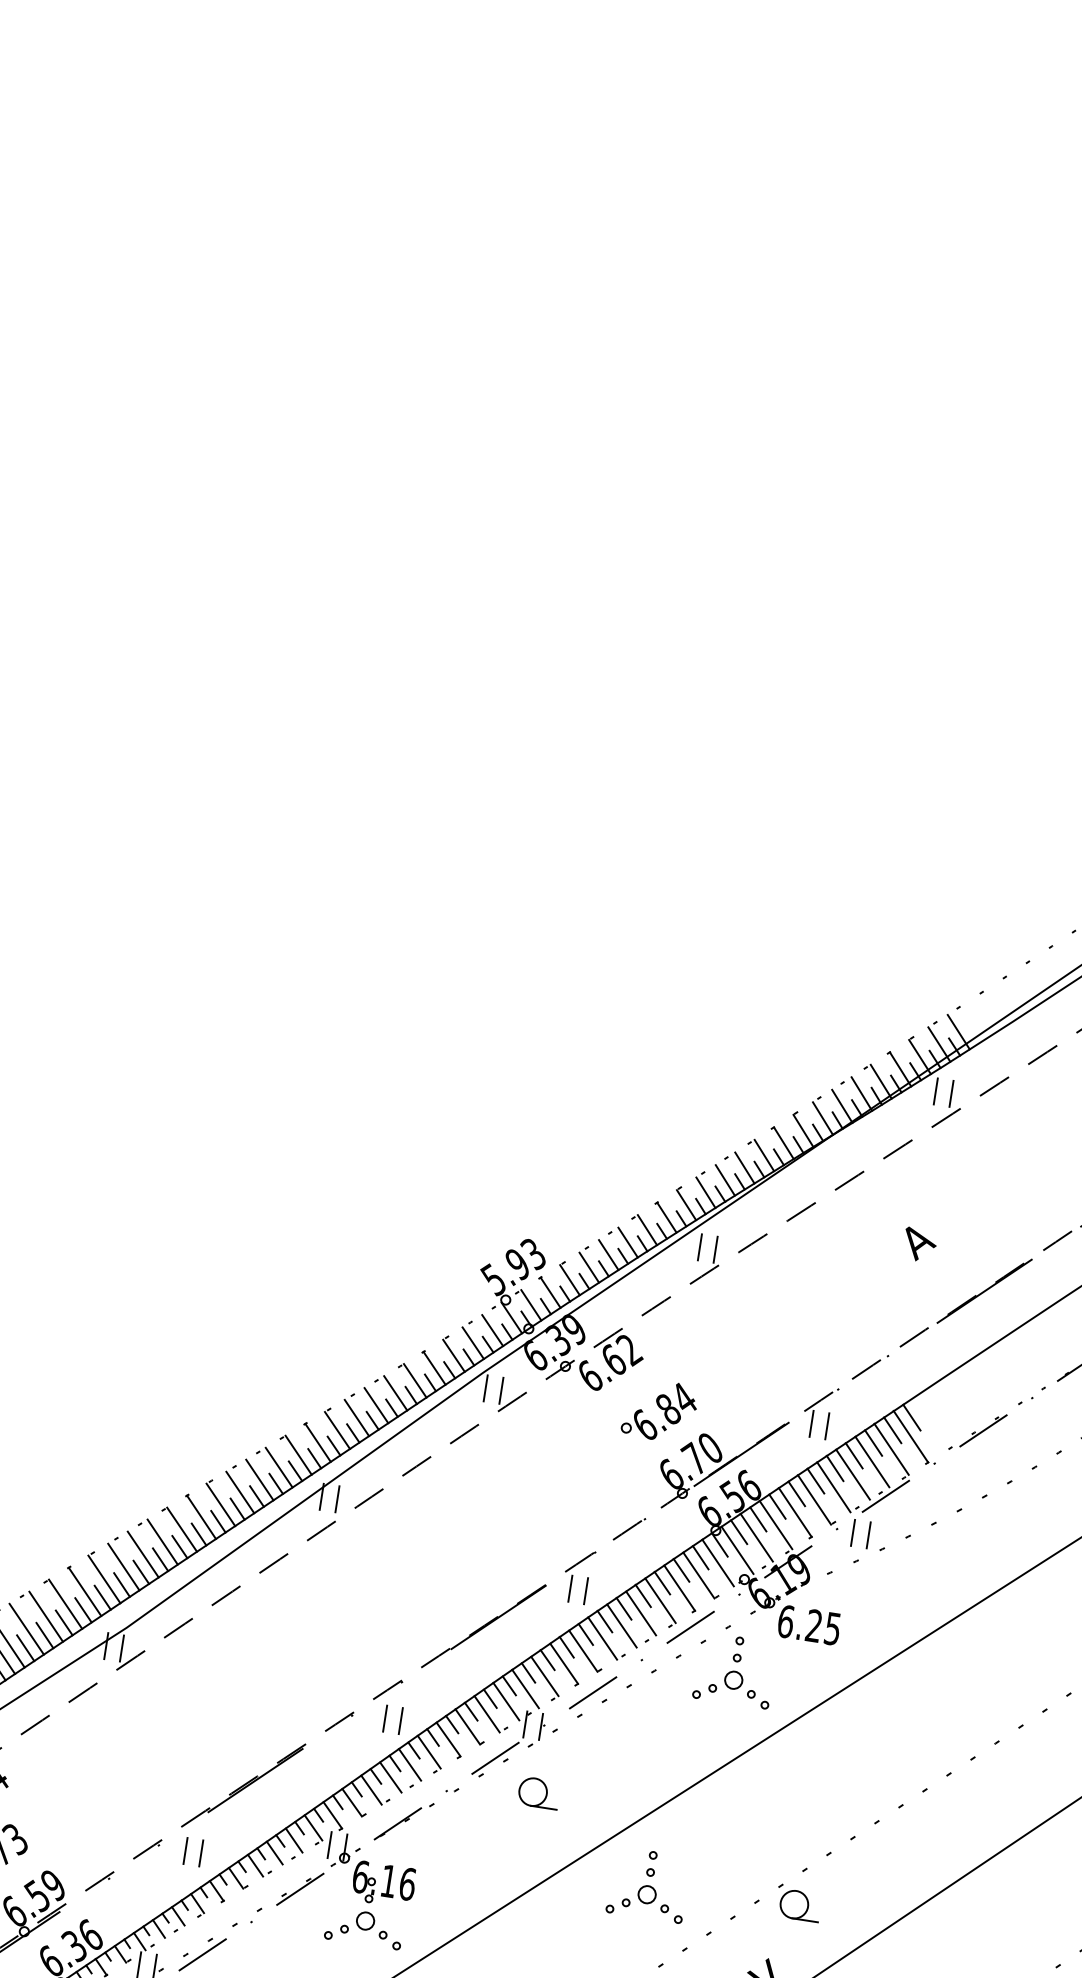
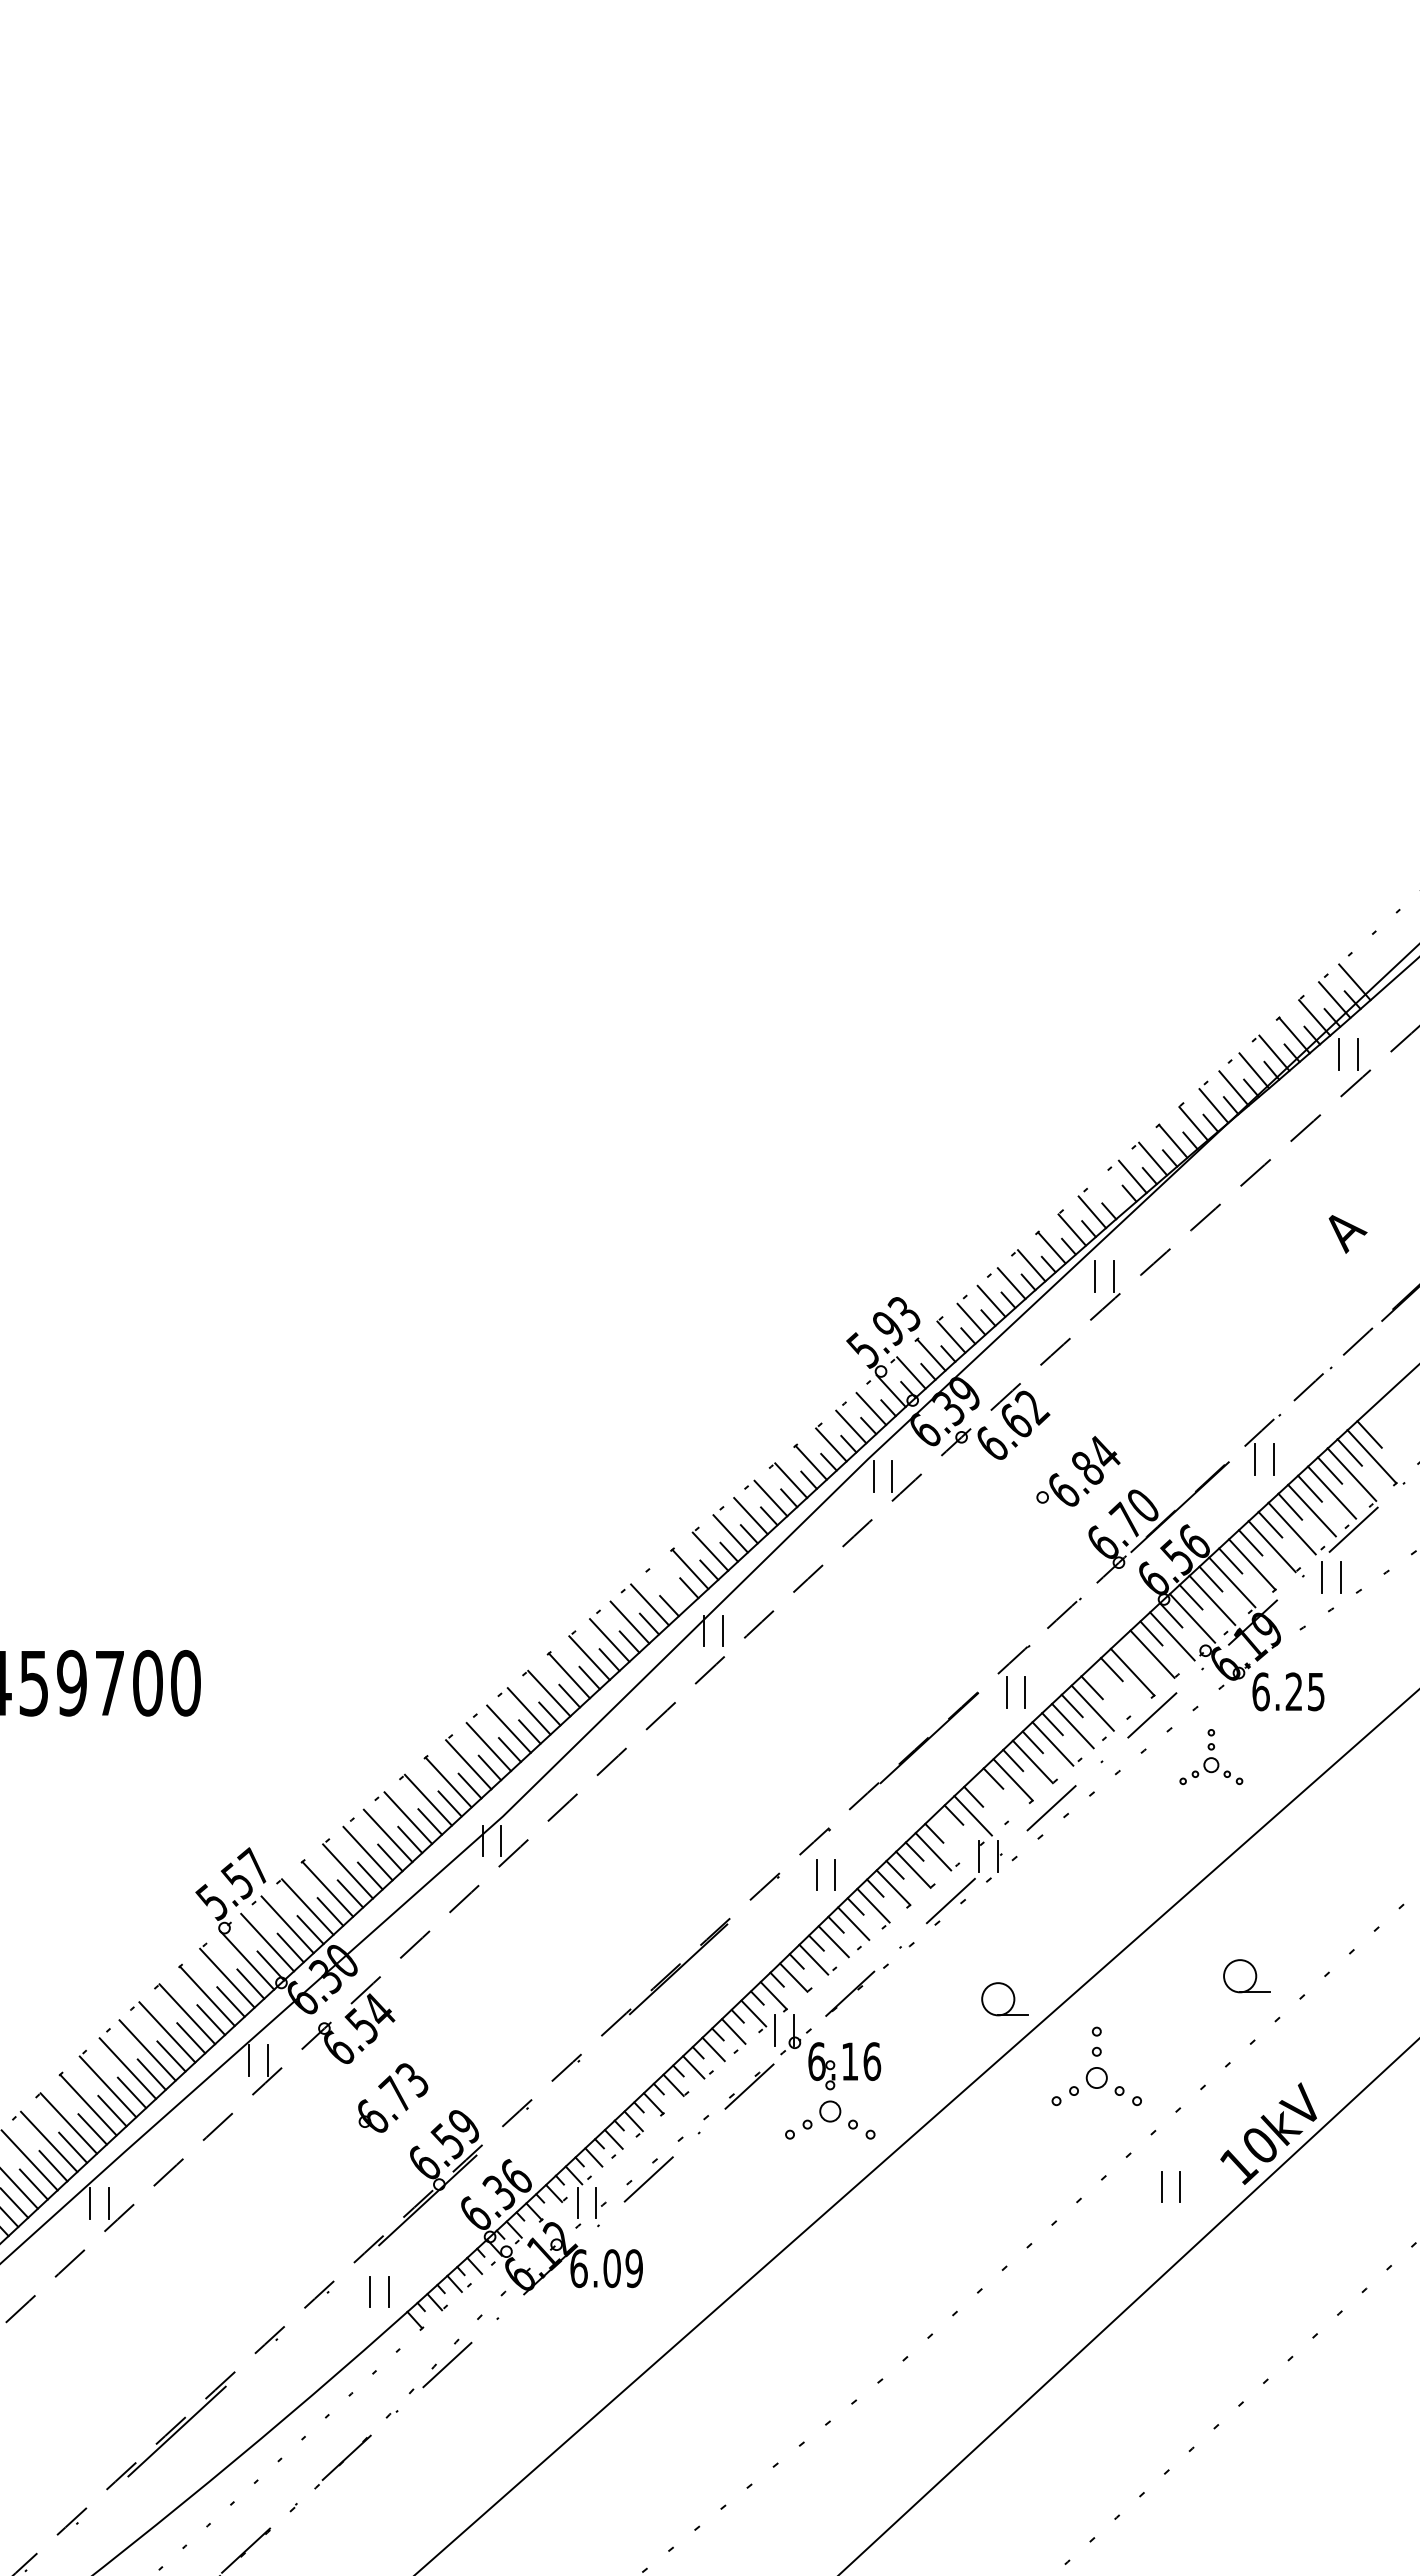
line: (725, 1180) -> (1112, 1194), removed
line: (297, 1455) -> (669, 1587), removed
line: (681, 1570) -> (1131, 1651), removed
line: (660, 1601) -> (1112, 1690), removed
part: (735, 1669) -> (1211, 1756), size x0.7
line: (544, 1676) -> (992, 1797), removed
line: (506, 1701) -> (953, 1833), removed
part: (538, 1793) -> (1004, 1999), moved
part: (186, 1850) -> (611, 2062), removed
part: (648, 1884) -> (1096, 2066), moved
part: (799, 1905) -> (1246, 1976), moved

